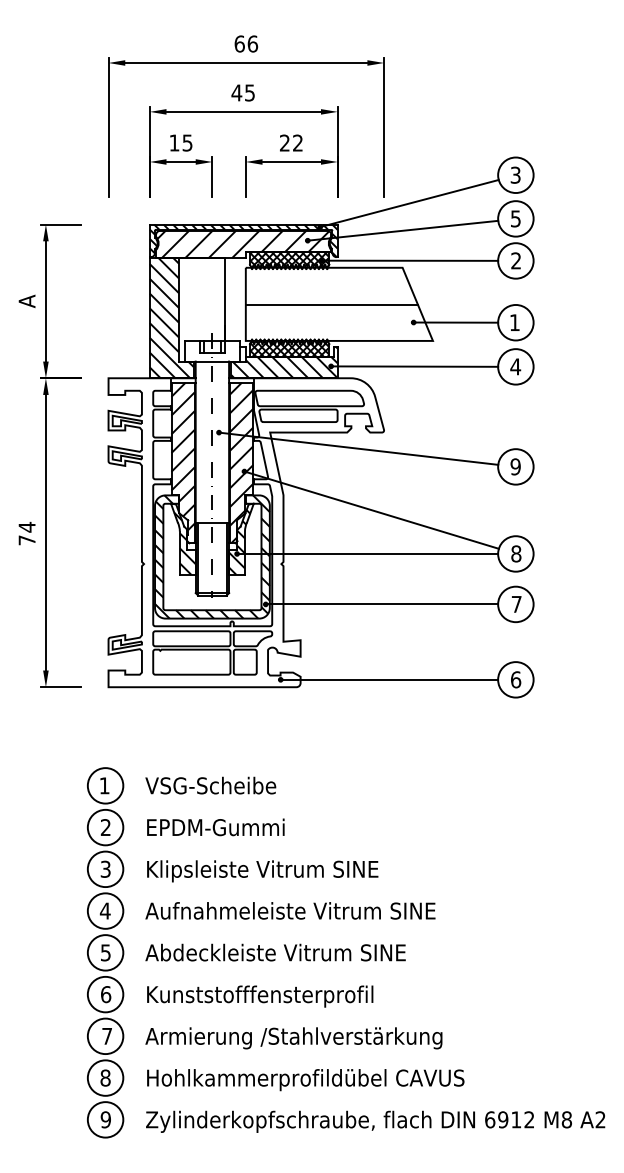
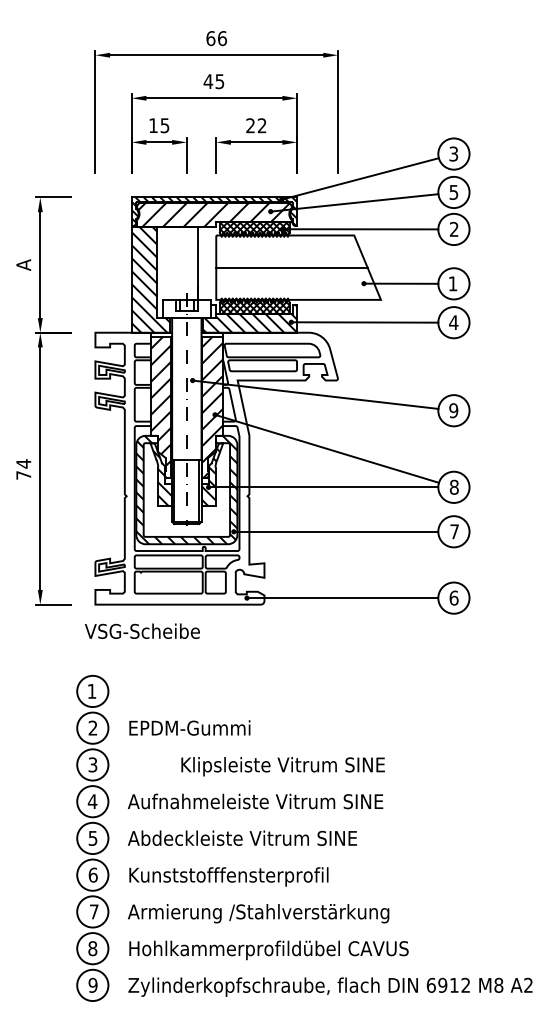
text: (210, 784) -> (142, 630), moved
text: (262, 871) -> (282, 766), moved

